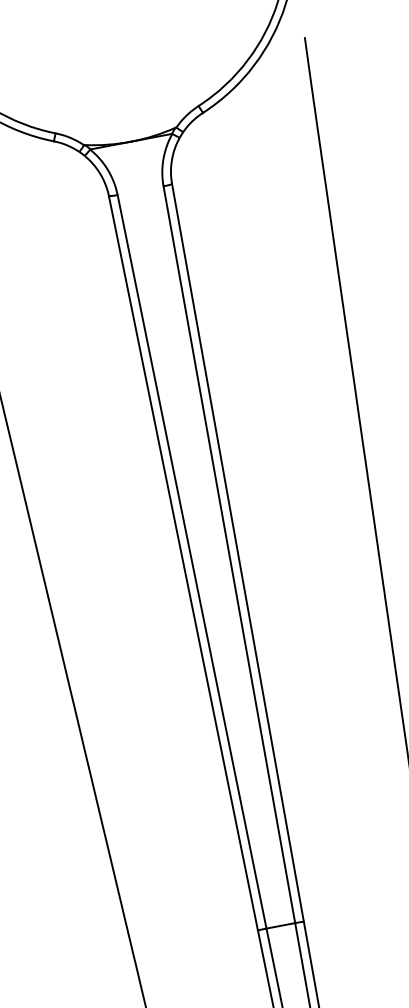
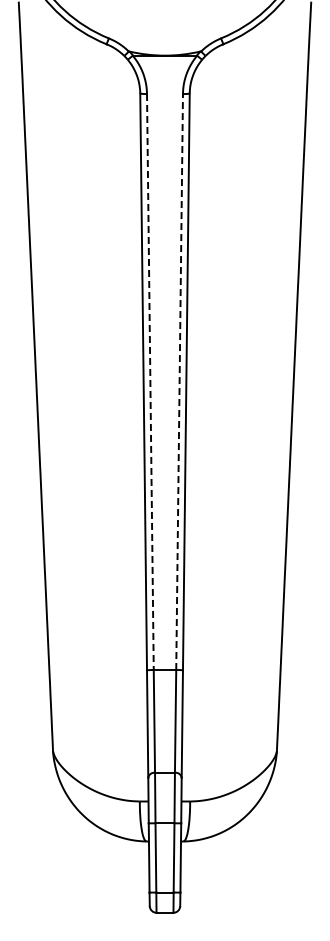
line: (229, 554) -> (179, 381), solid -> dashed
line: (192, 562) -> (150, 382), solid -> dashed

